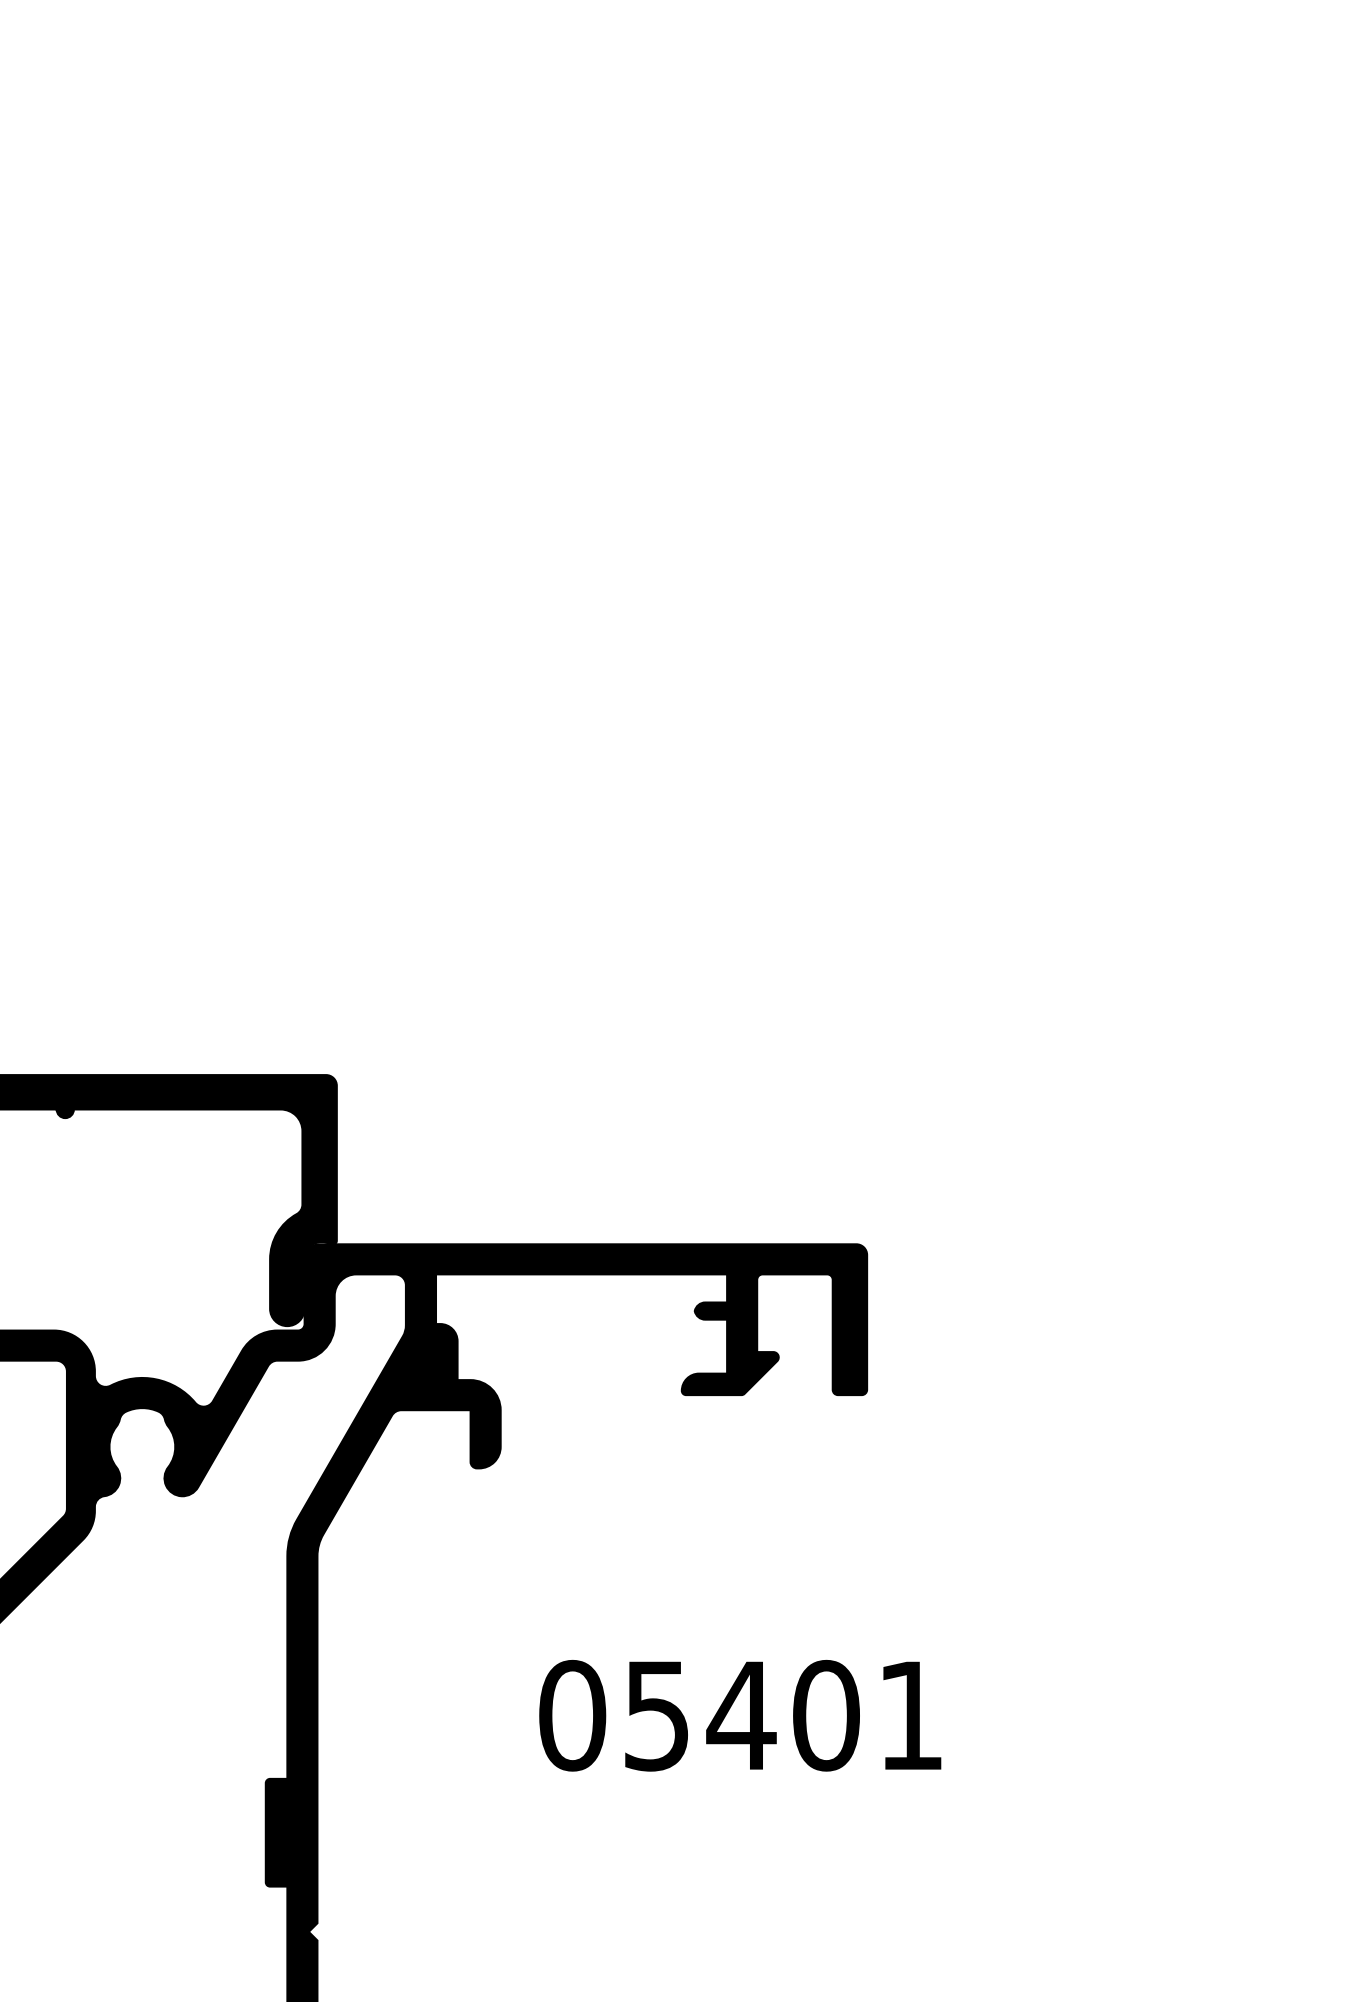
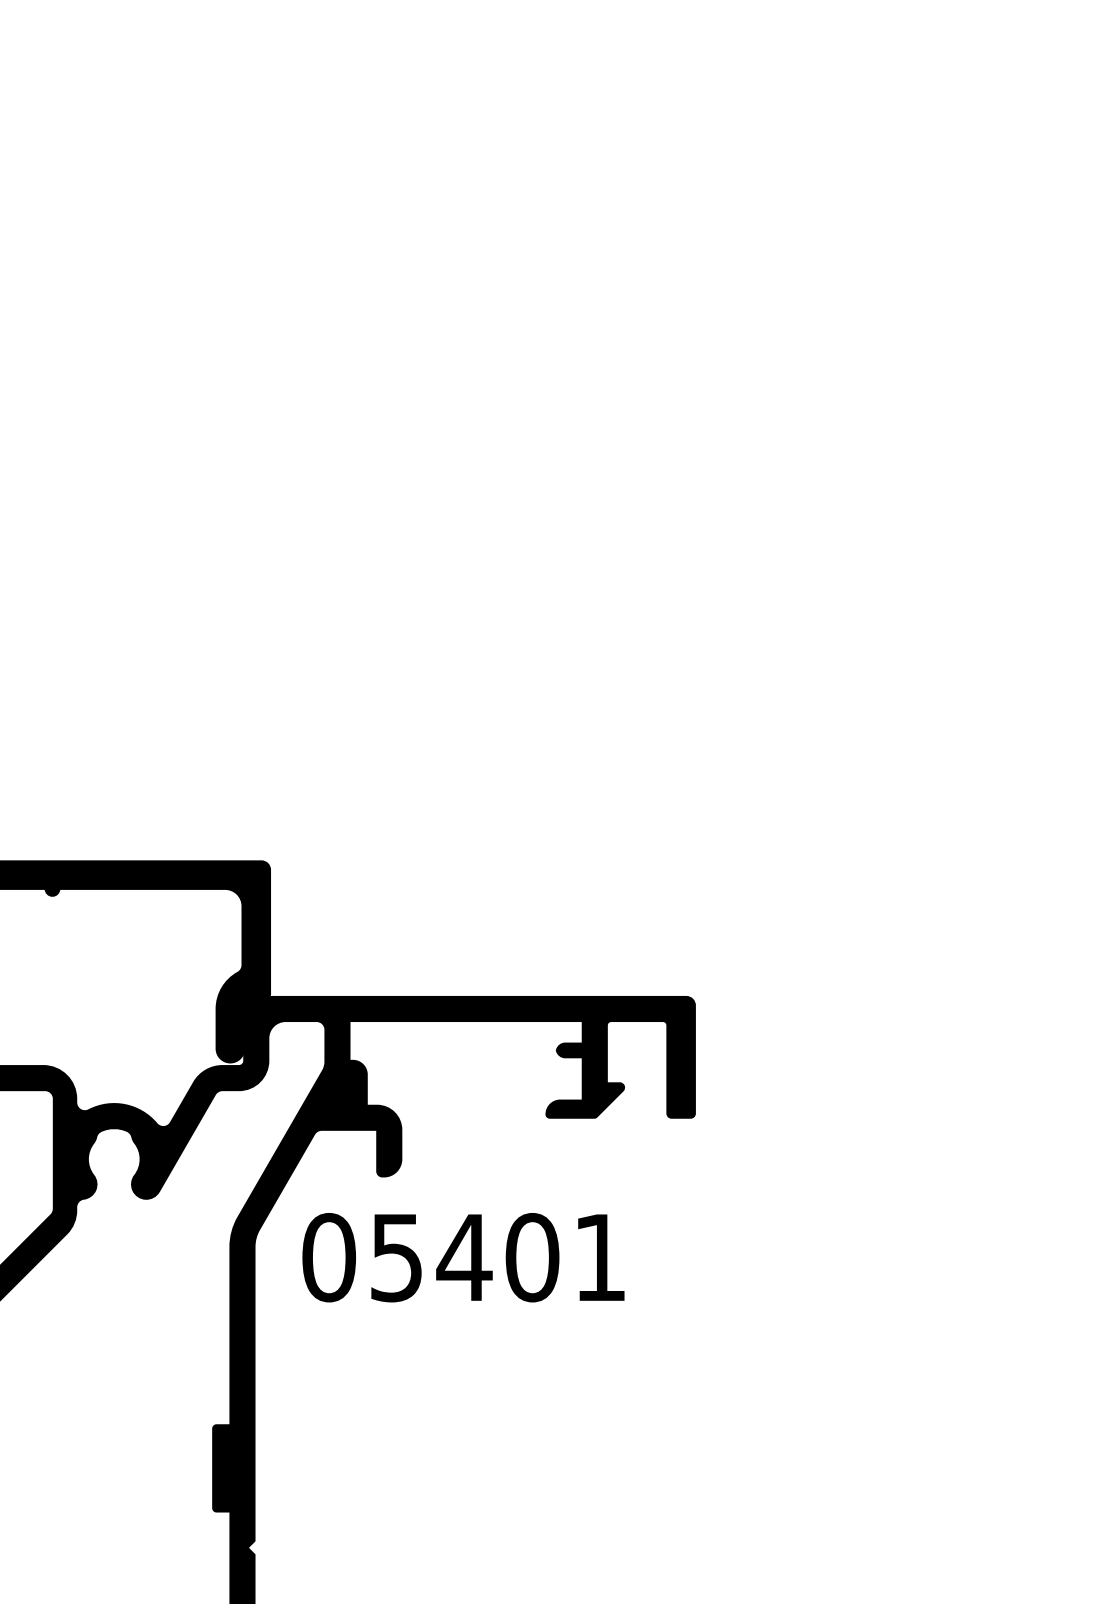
text: (740, 1715) -> (463, 1257), moved

